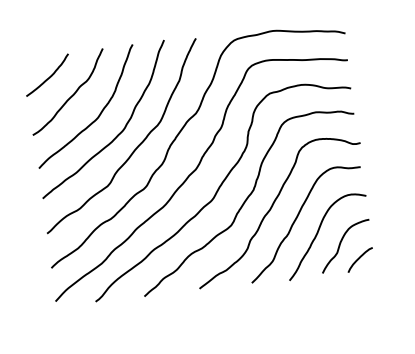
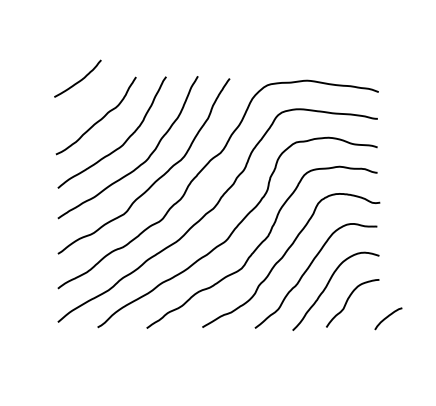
curve: (49, 76) -> (79, 80), moved
curve: (360, 258) -> (388, 317), moved

